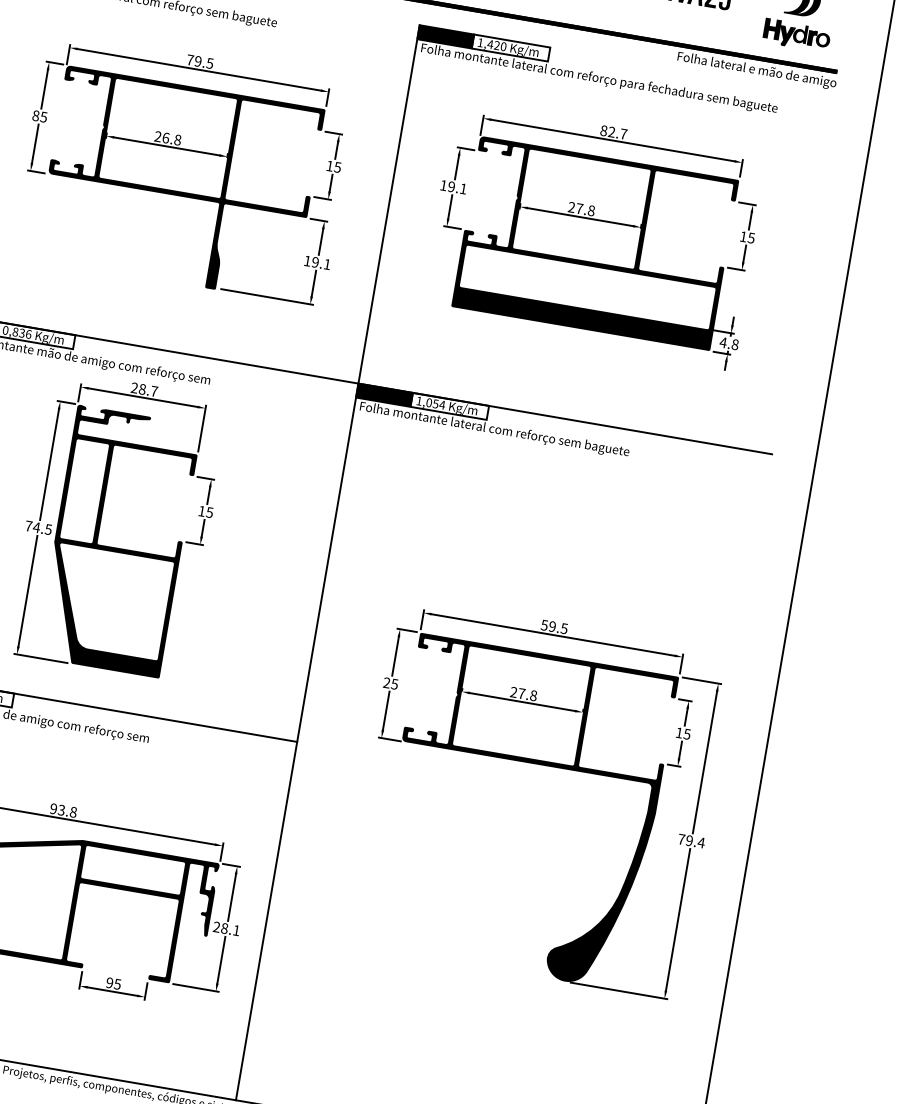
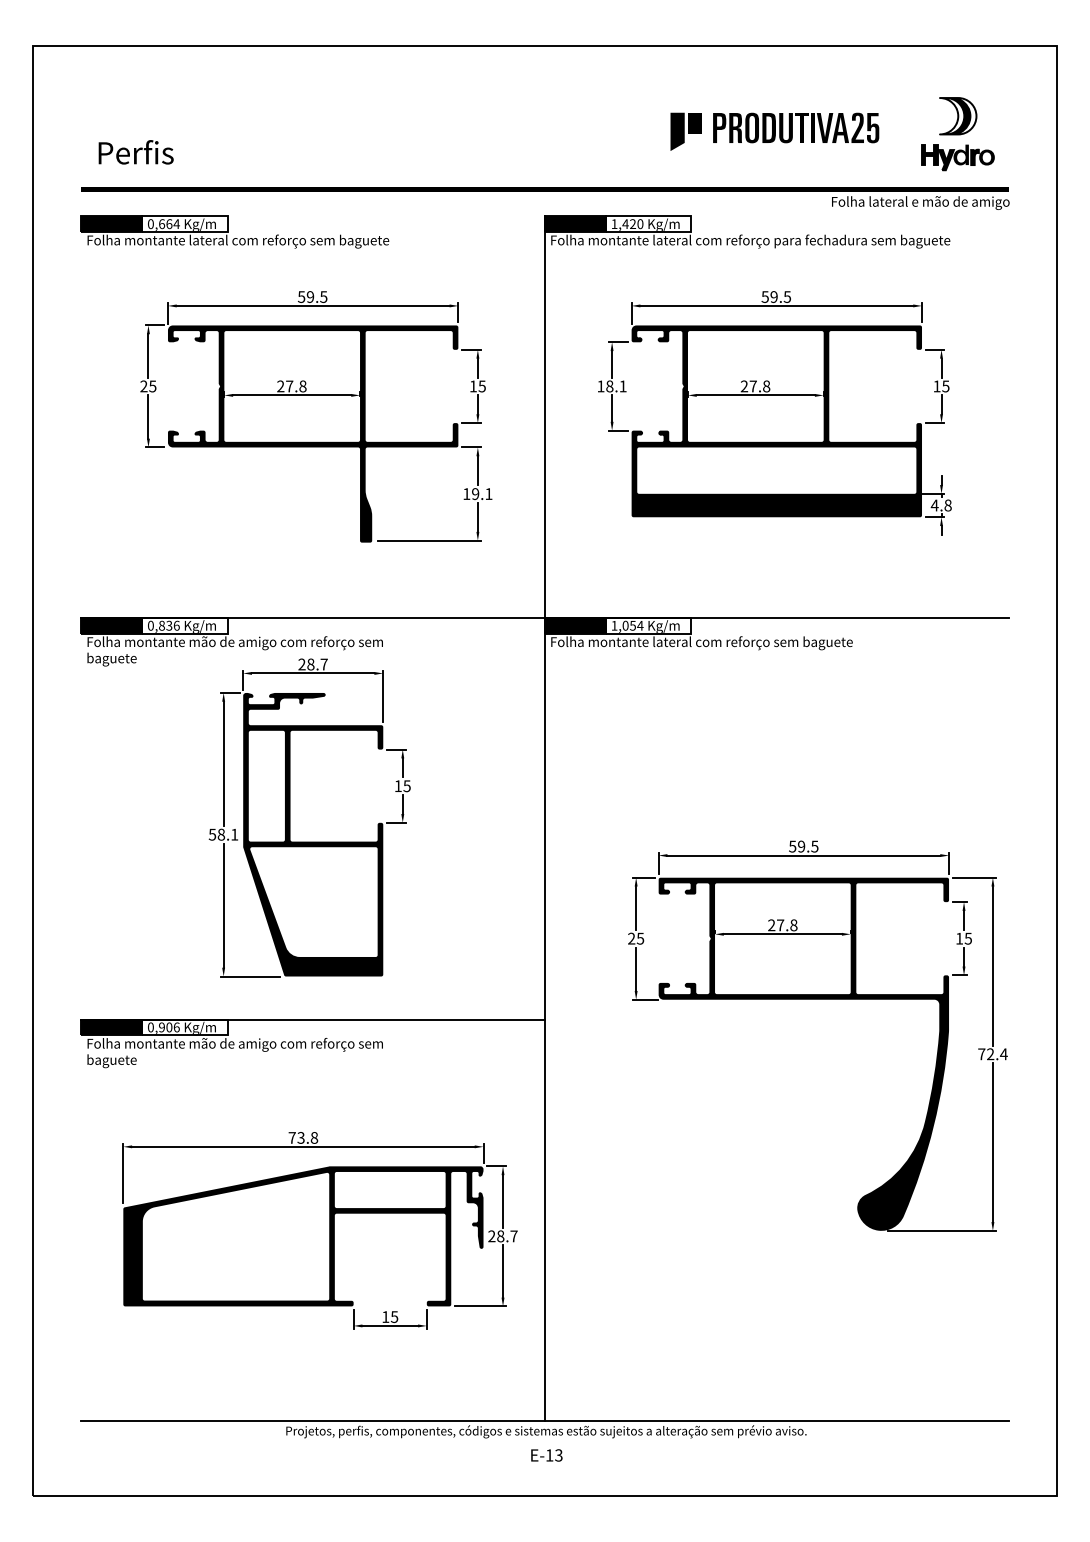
text: (190, 60) -> (301, 297), 79.5 -> 59.5
text: (35, 115) -> (143, 386), 85 -> 25
text: (613, 132) -> (776, 297), 82.7 -> 59.5
text: (165, 138) -> (289, 386), 26.8 -> 27.8
text: (451, 186) -> (609, 386), 19.1 -> 18.1
text: (38, 527) -> (223, 834), 74.5 -> 58.1
text: (53, 808) -> (291, 1137), 93.8 -> 73.8
text: (689, 840) -> (990, 1054), 79.4 -> 72.4
text: (236, 930) -> (513, 1236), 28.1 -> 28.7
text: (109, 983) -> (385, 1317), 95 -> 15

